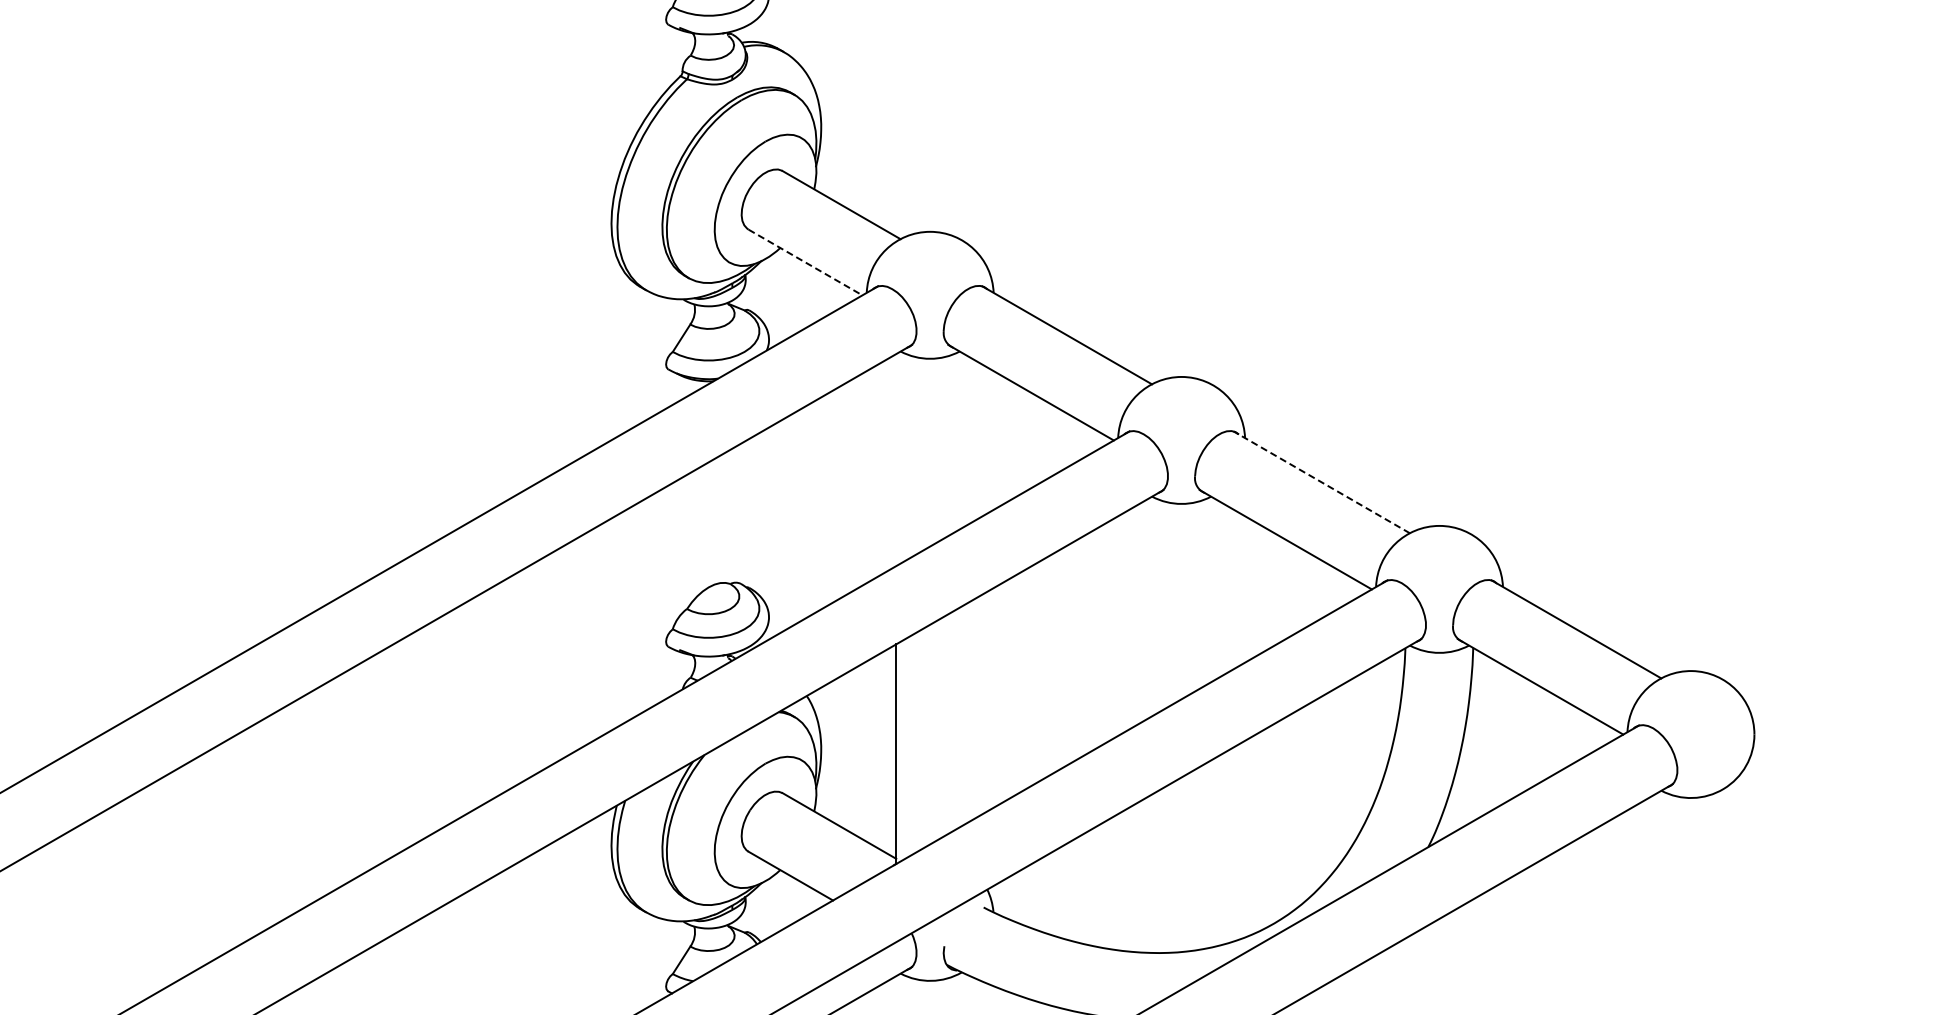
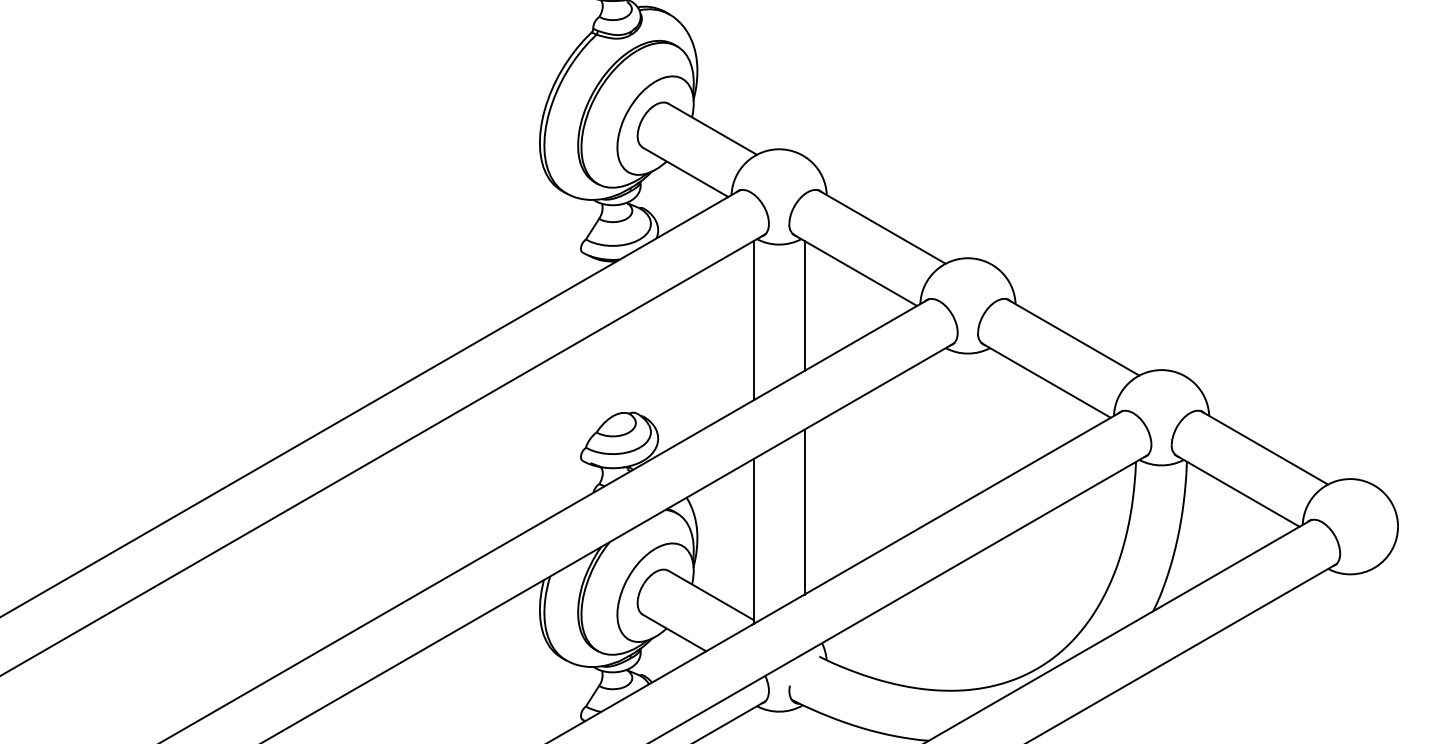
line: (805, 262) -> (685, 172), dashed -> solid
line: (963, 439) -> (804, 305), added
line: (896, 459) -> (753, 320), added
line: (1321, 482) -> (1072, 337), dashed -> solid
line: (963, 714) -> (804, 511), added

